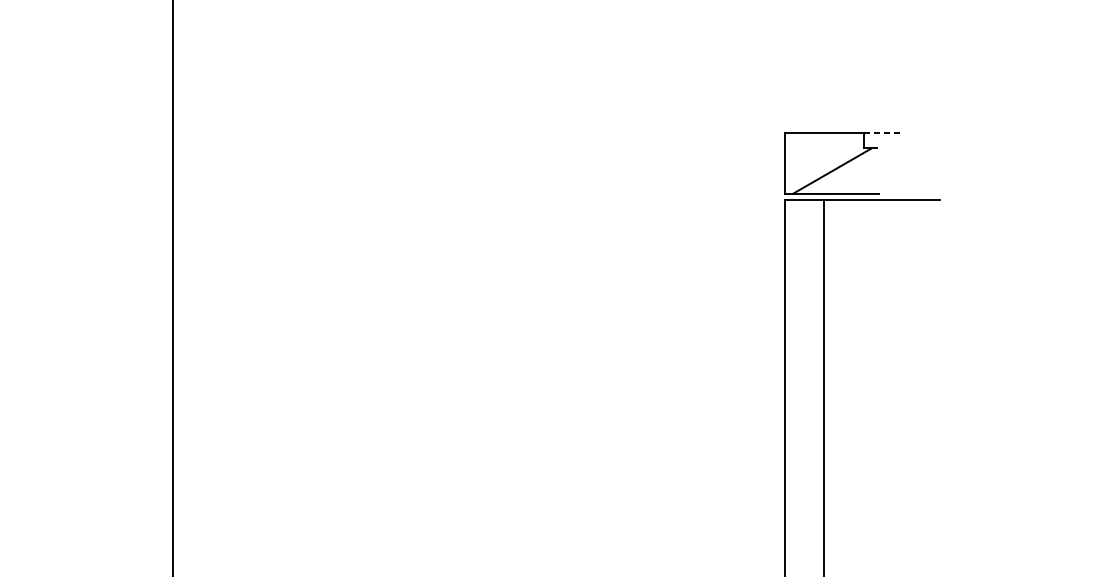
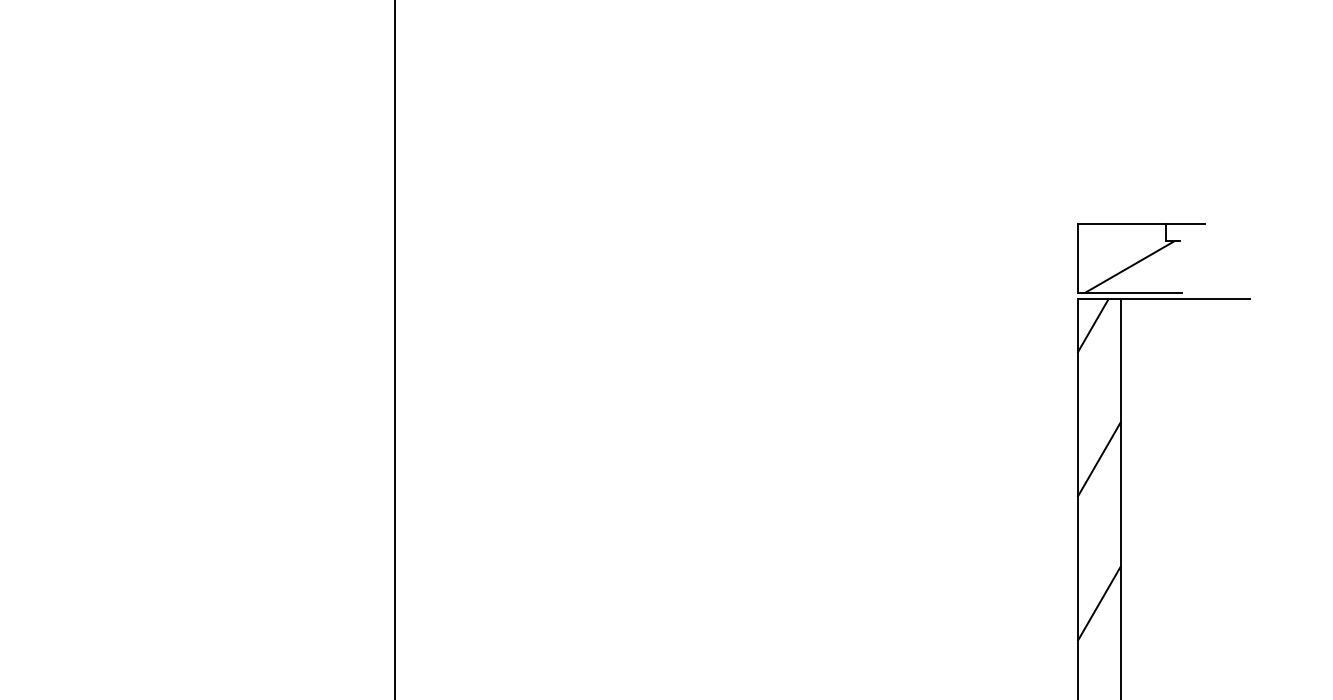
line: (882, 133) -> (1185, 224), dashed -> solid
hatch: (804, 353) -> (1098, 470), added

